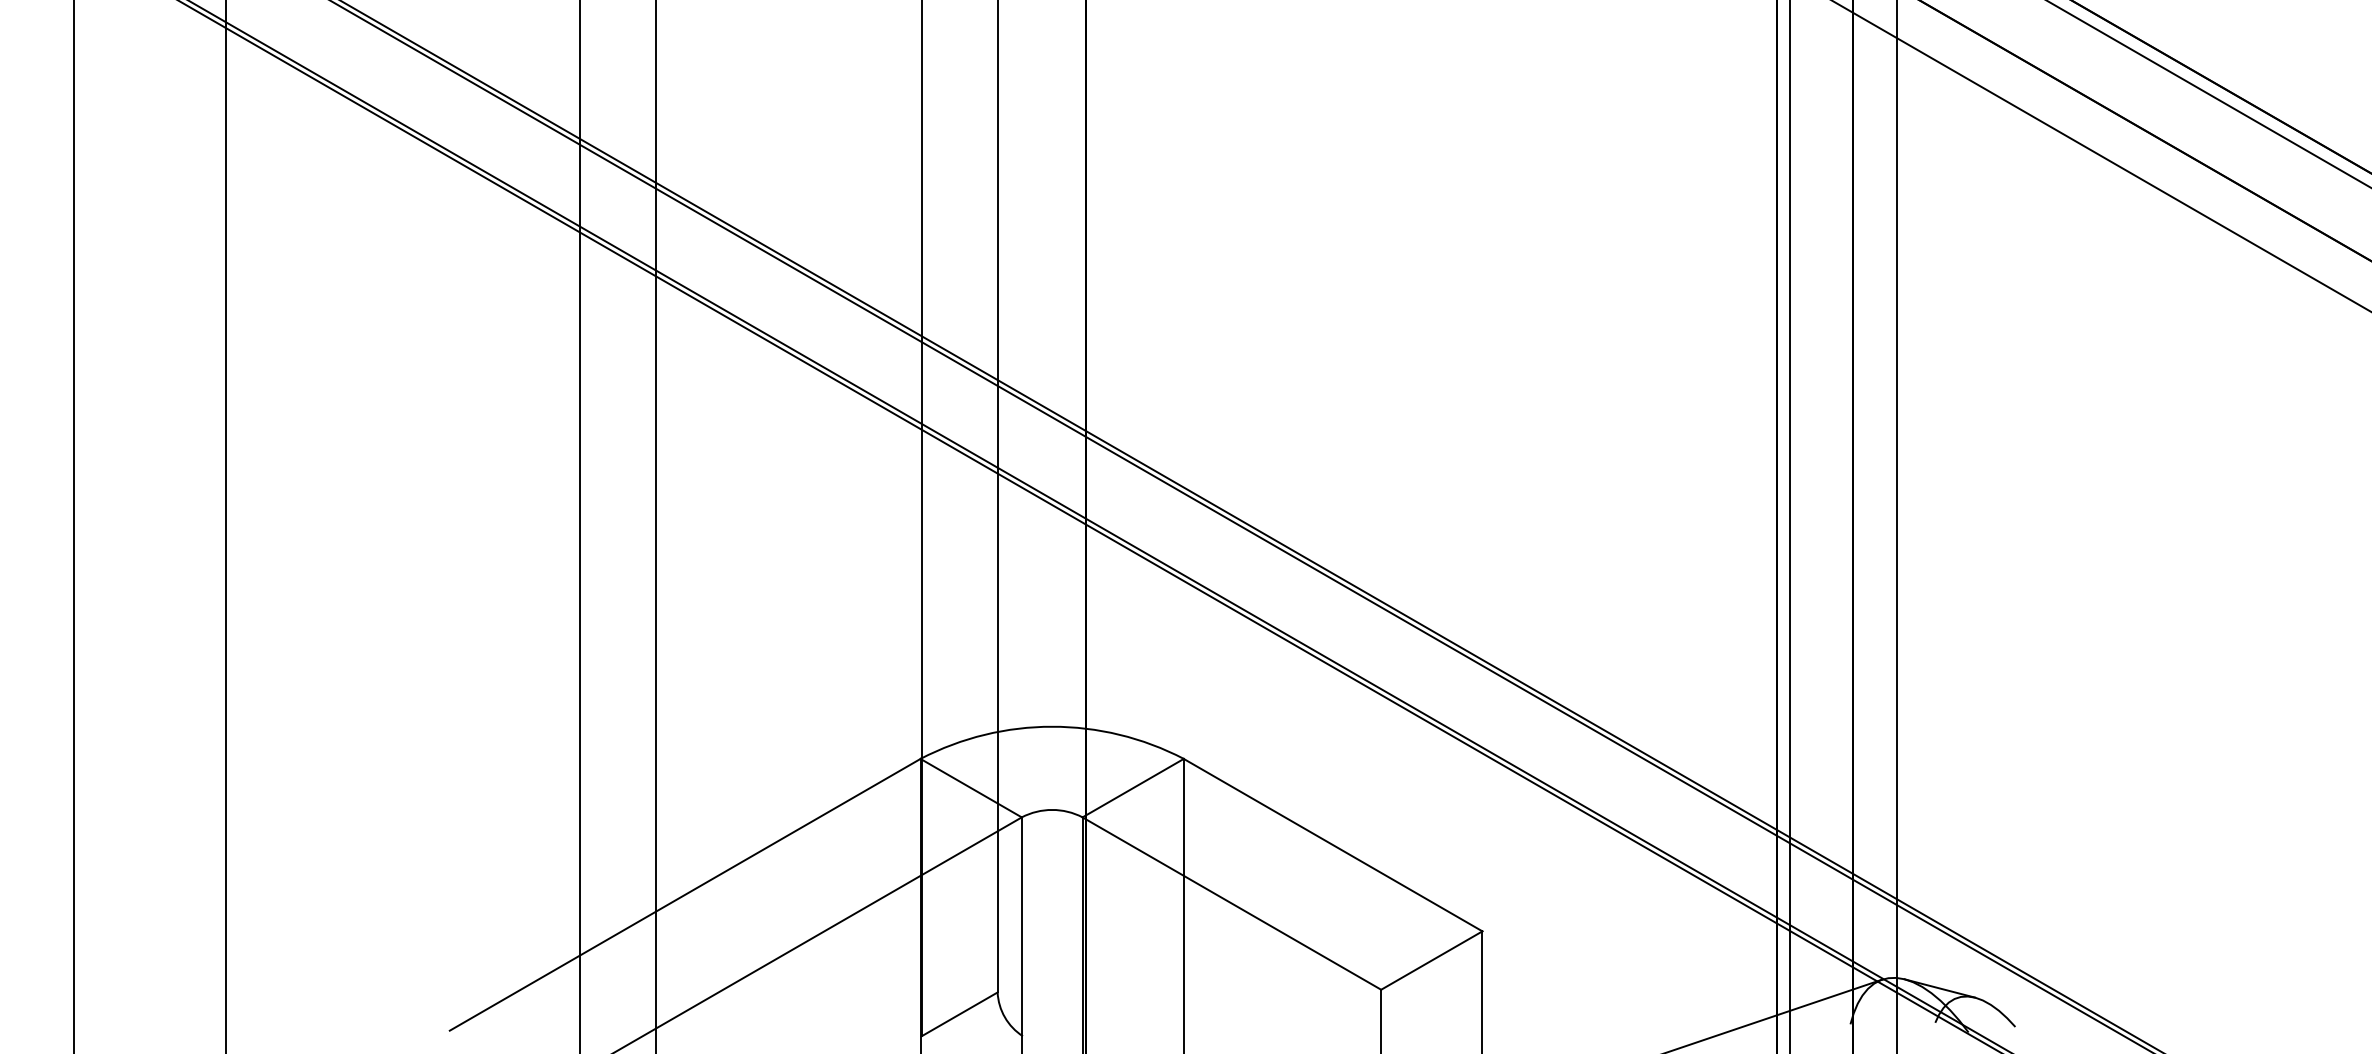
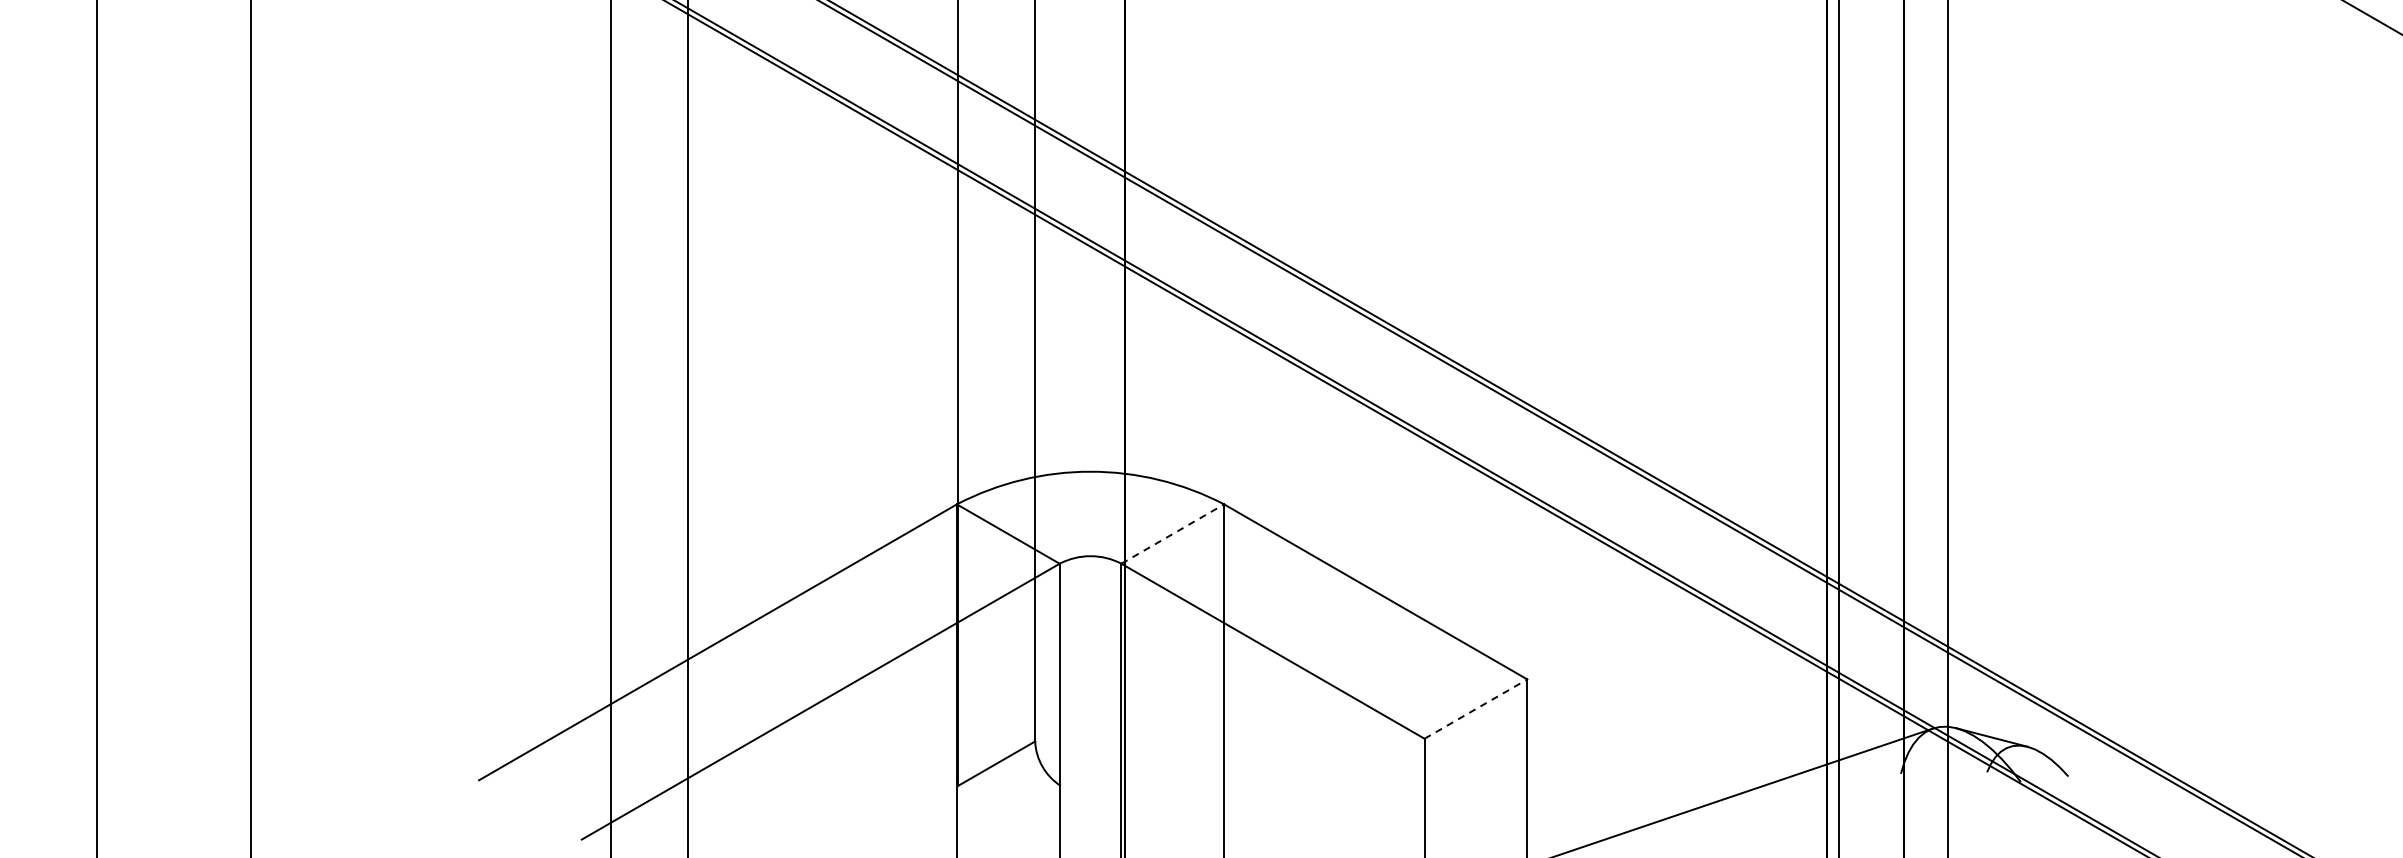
line: (1133, 787) -> (1173, 533), solid -> dashed
line: (1432, 960) -> (1476, 709), solid -> dashed

